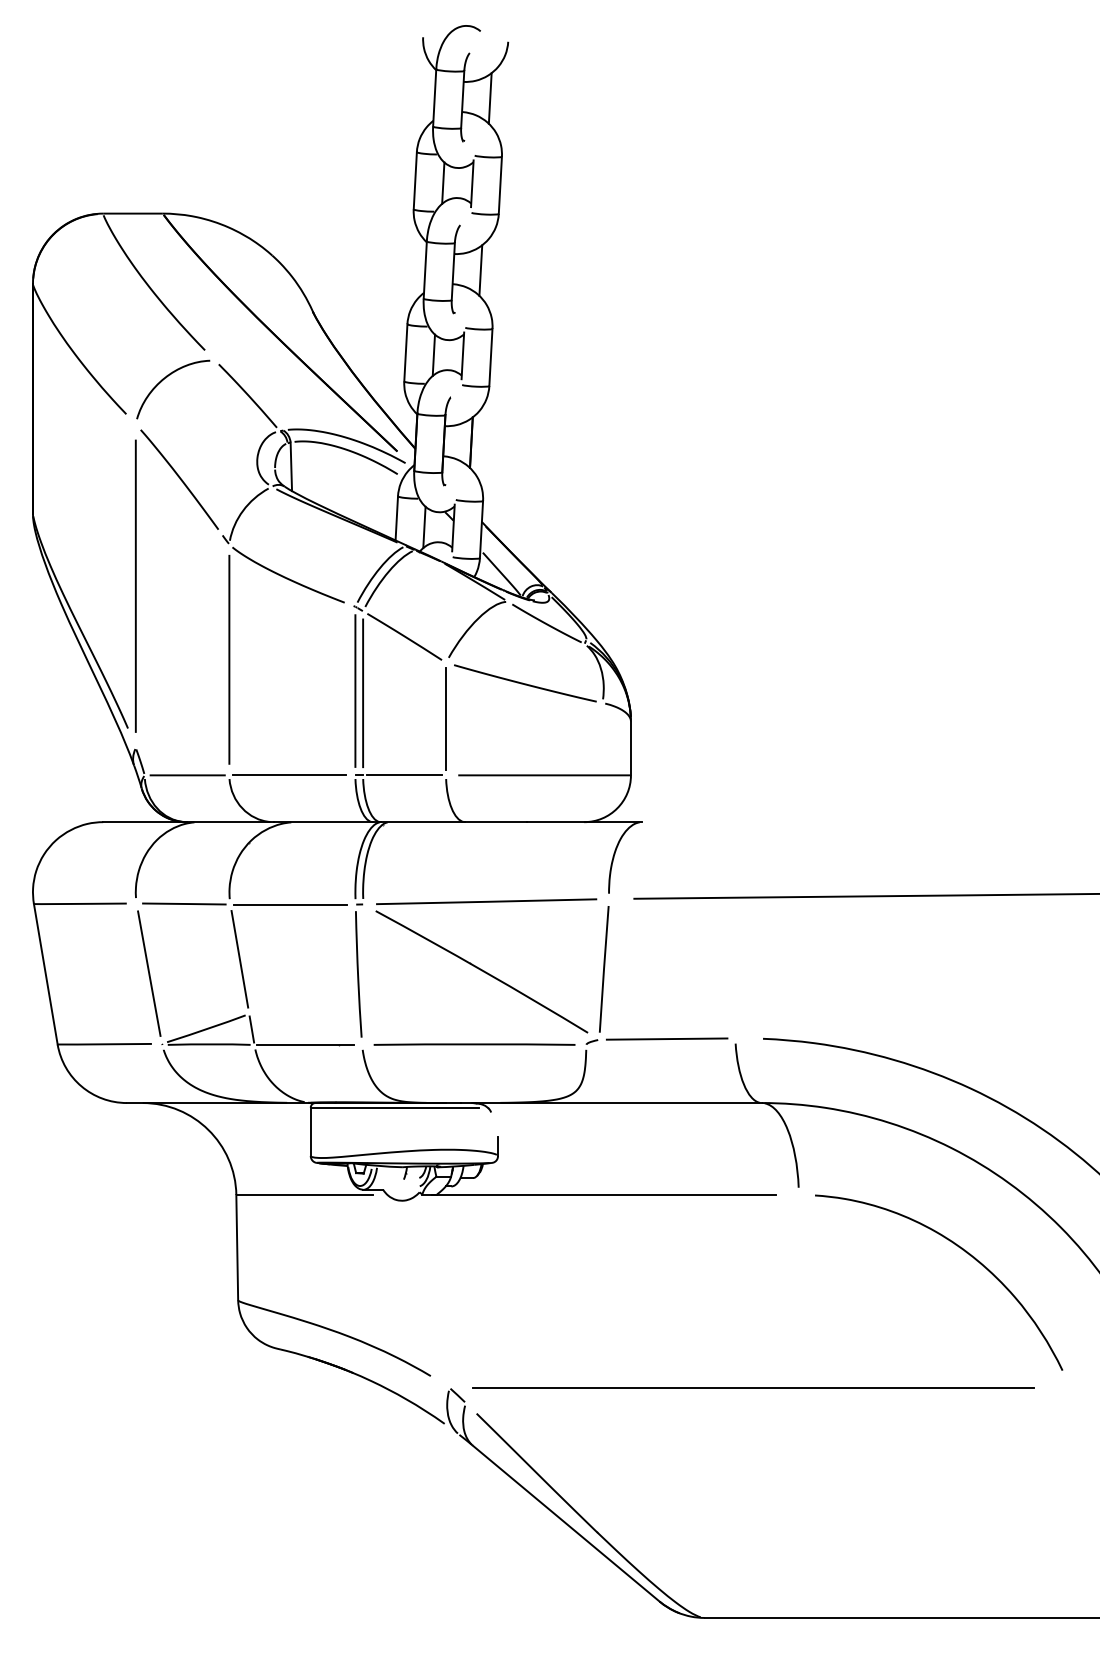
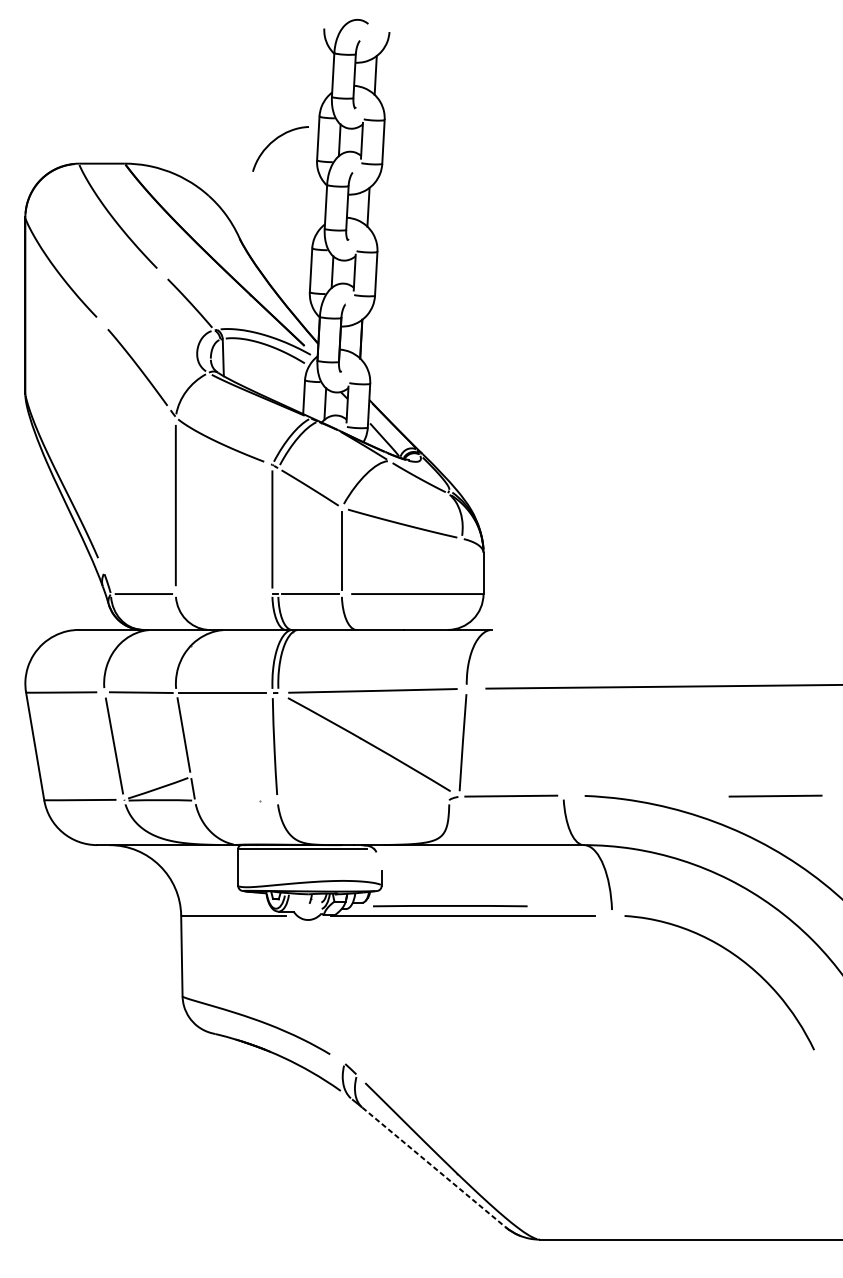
curve: (166, 378) -> (275, 140), moved
line: (135, 585) -> (103, 448), removed
line: (363, 693) -> (278, 531), removed
line: (289, 775) -> (221, 594), removed
line: (1012, 1038) -> (775, 795), added
line: (474, 1044) -> (450, 906), moved
line: (305, 1045) -> (234, 801), removed
line: (753, 1387) -> (577, 1063), removed
line: (566, 1523) -> (434, 1167), solid -> dashed

